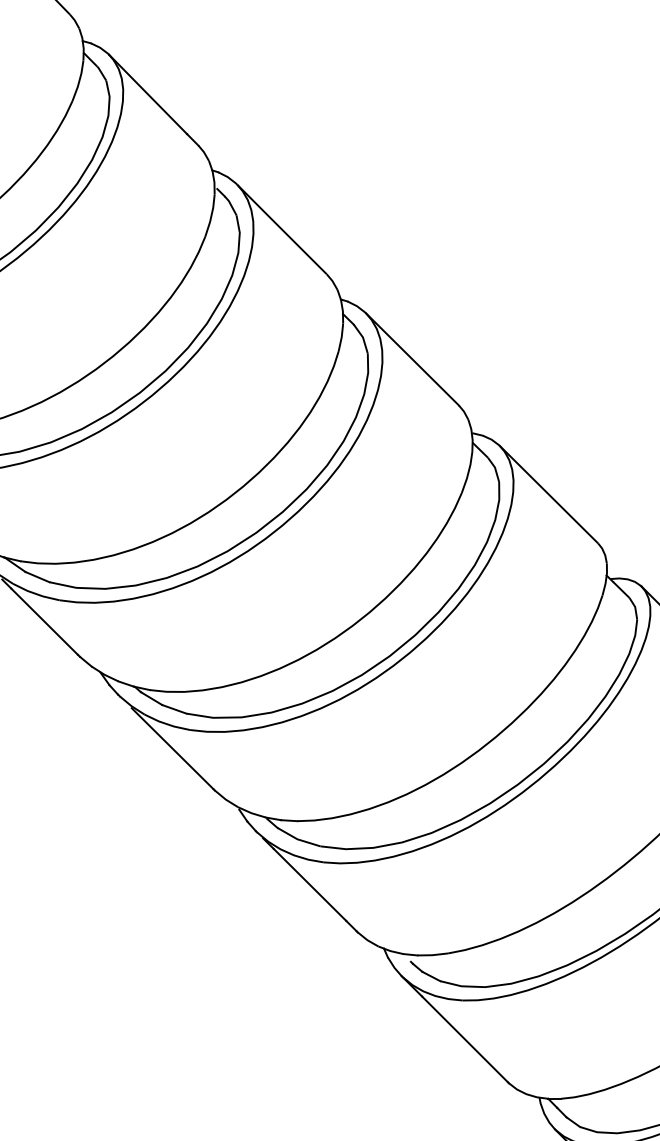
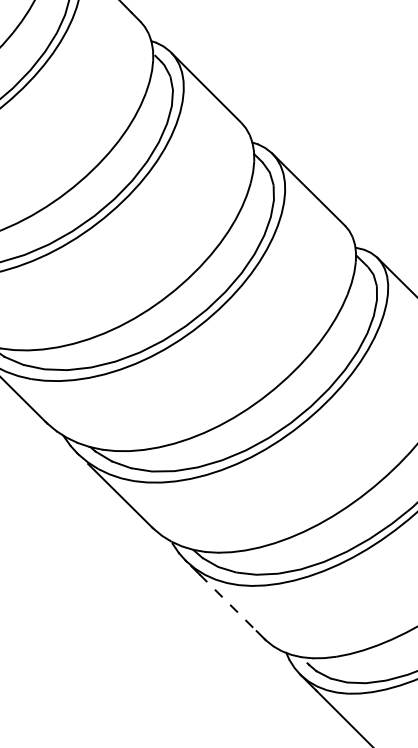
line: (310, 885) -> (228, 603), solid -> dashed

